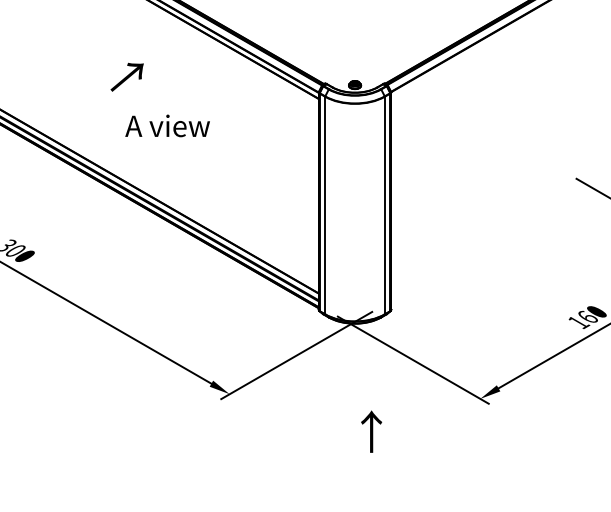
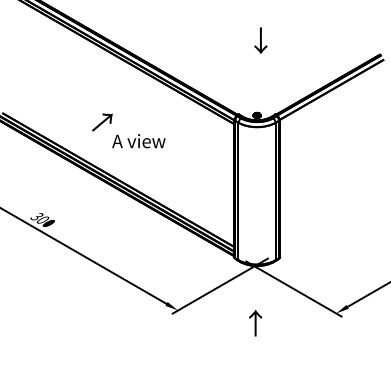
text: (127, 77) -> (102, 122), moved
text: (371, 432) -> (255, 323), moved

